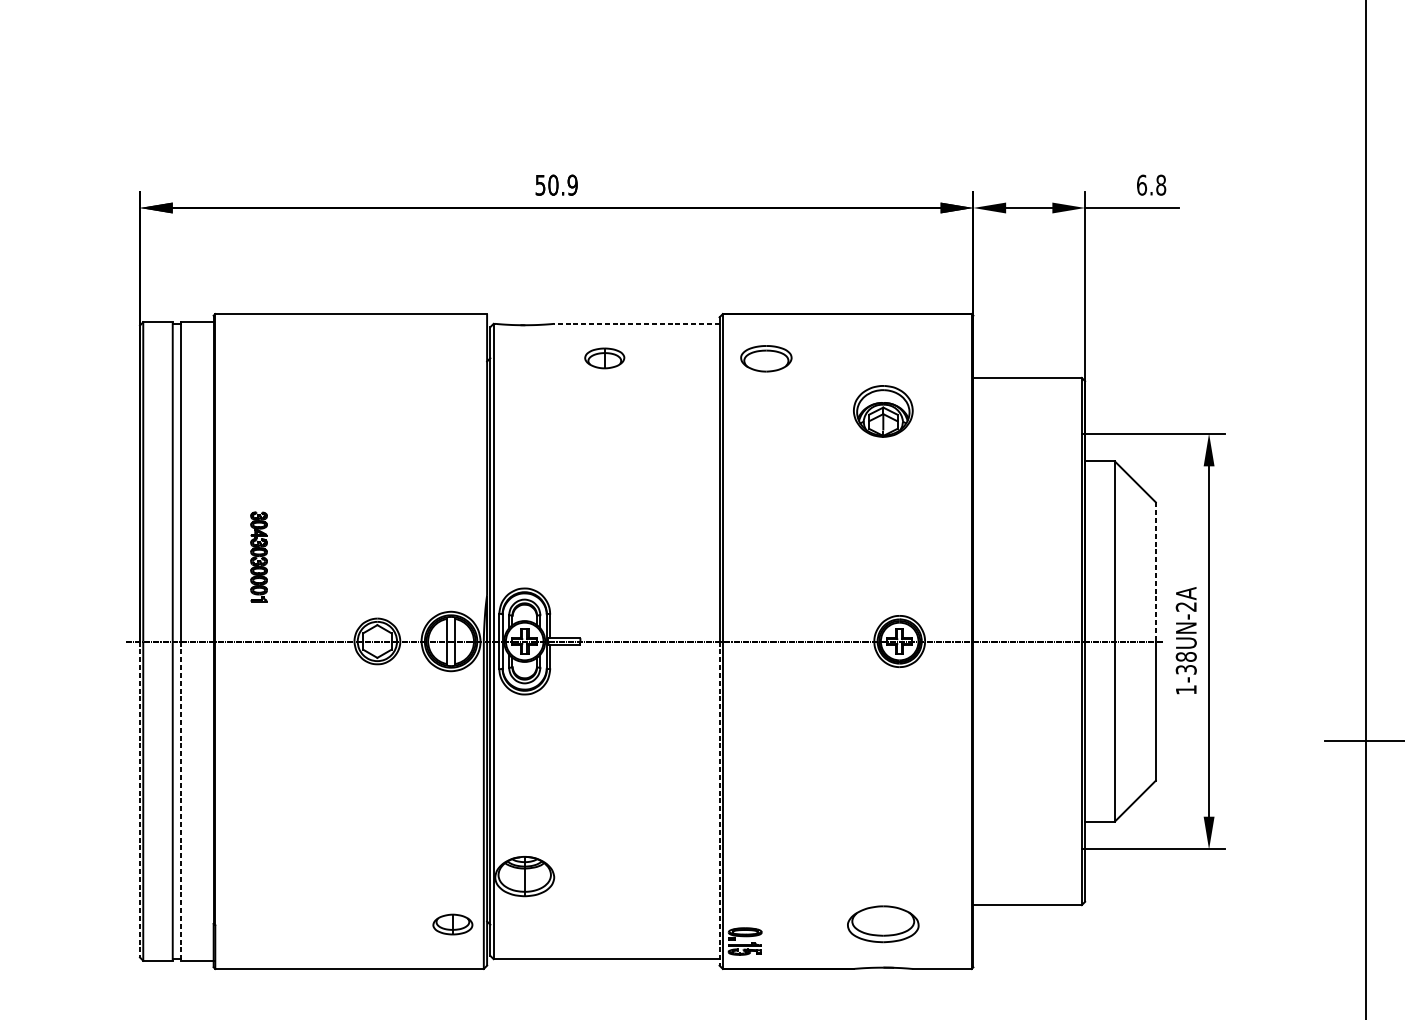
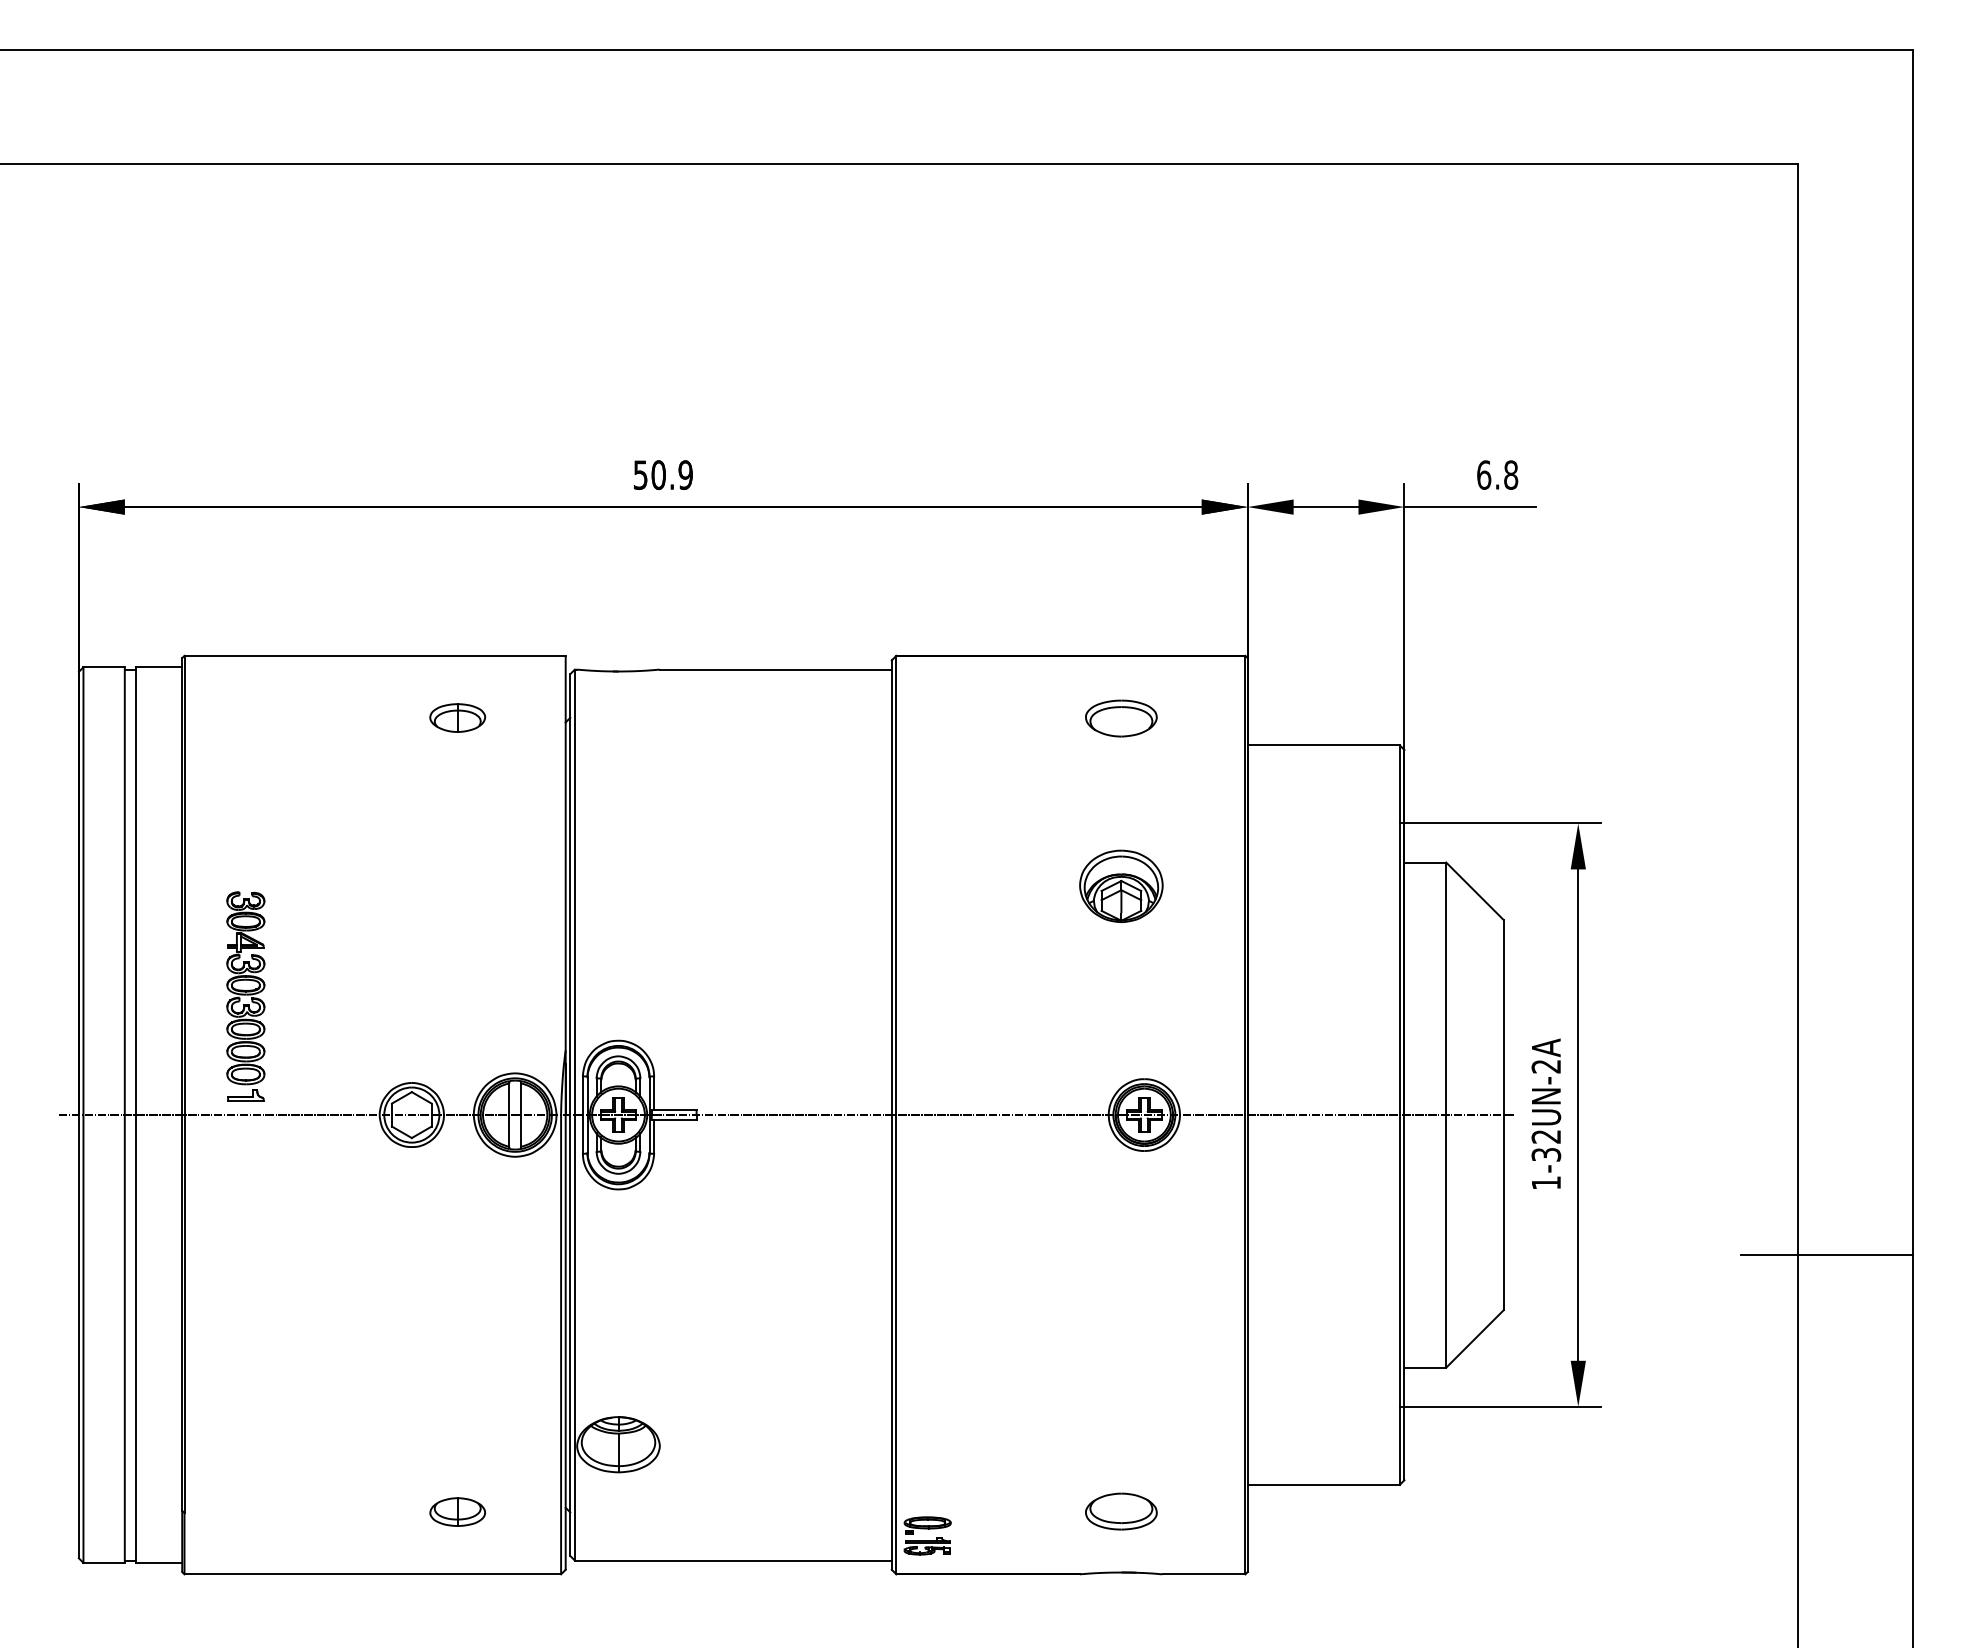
line: (636, 323) -> (775, 669), dashed -> solid
part: (604, 358) -> (457, 717), moved
part: (766, 358) -> (1121, 718), moved
part: (883, 410) -> (1121, 885), moved
part: (258, 556) -> (245, 996), size x1.67
line: (1155, 571) -> (1503, 1017), dashed -> solid
text: (1186, 656) -> (1546, 1136), 1-38UN-2A -> 1-32UN-2A
line: (139, 799) -> (78, 1336), dashed -> solid
line: (181, 800) -> (136, 1338), dashed -> solid
line: (719, 803) -> (891, 1342), dashed -> solid
part: (452, 924) -> (457, 1511), moved
part: (883, 924) -> (1121, 1511), size x0.71

